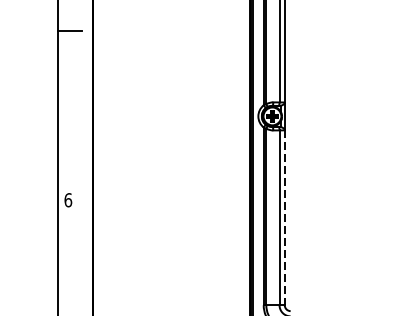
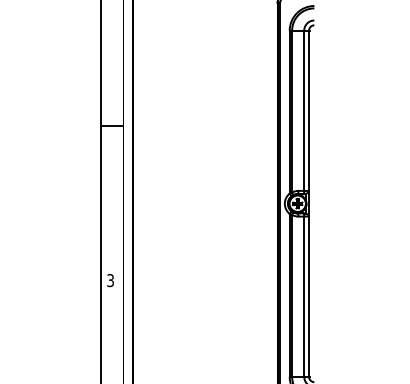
text: (68, 200) -> (110, 280), 6 -> 3
line: (285, 218) -> (309, 297), dashed -> solid

